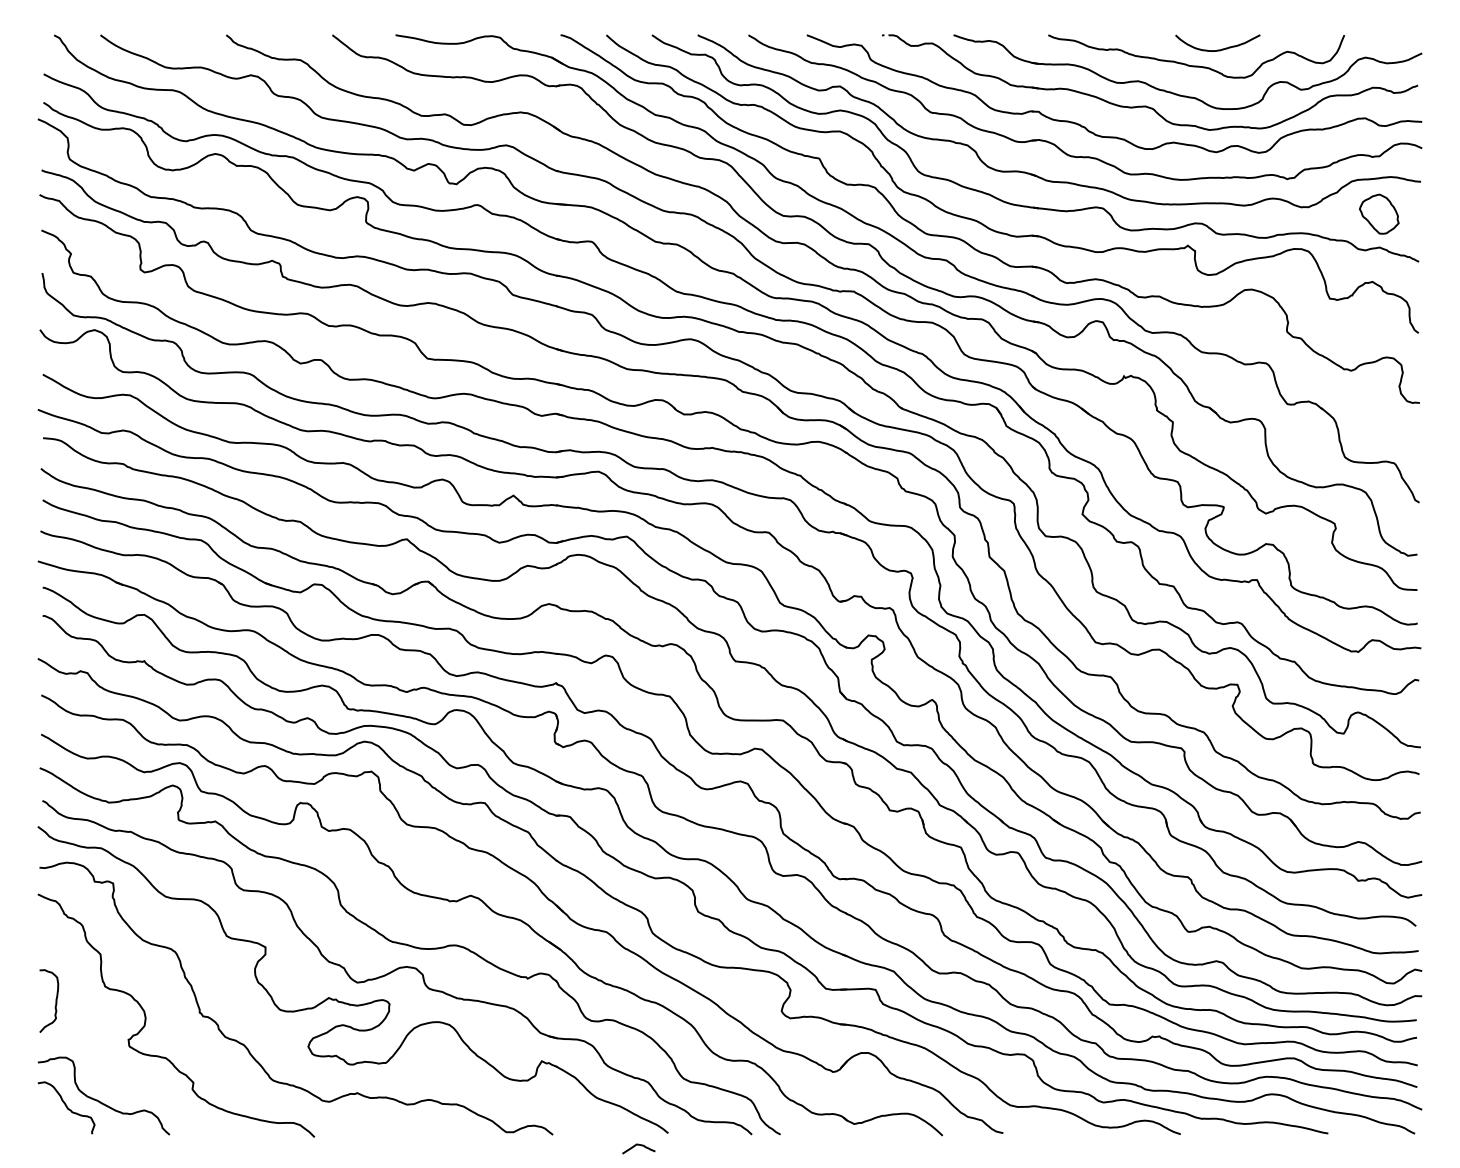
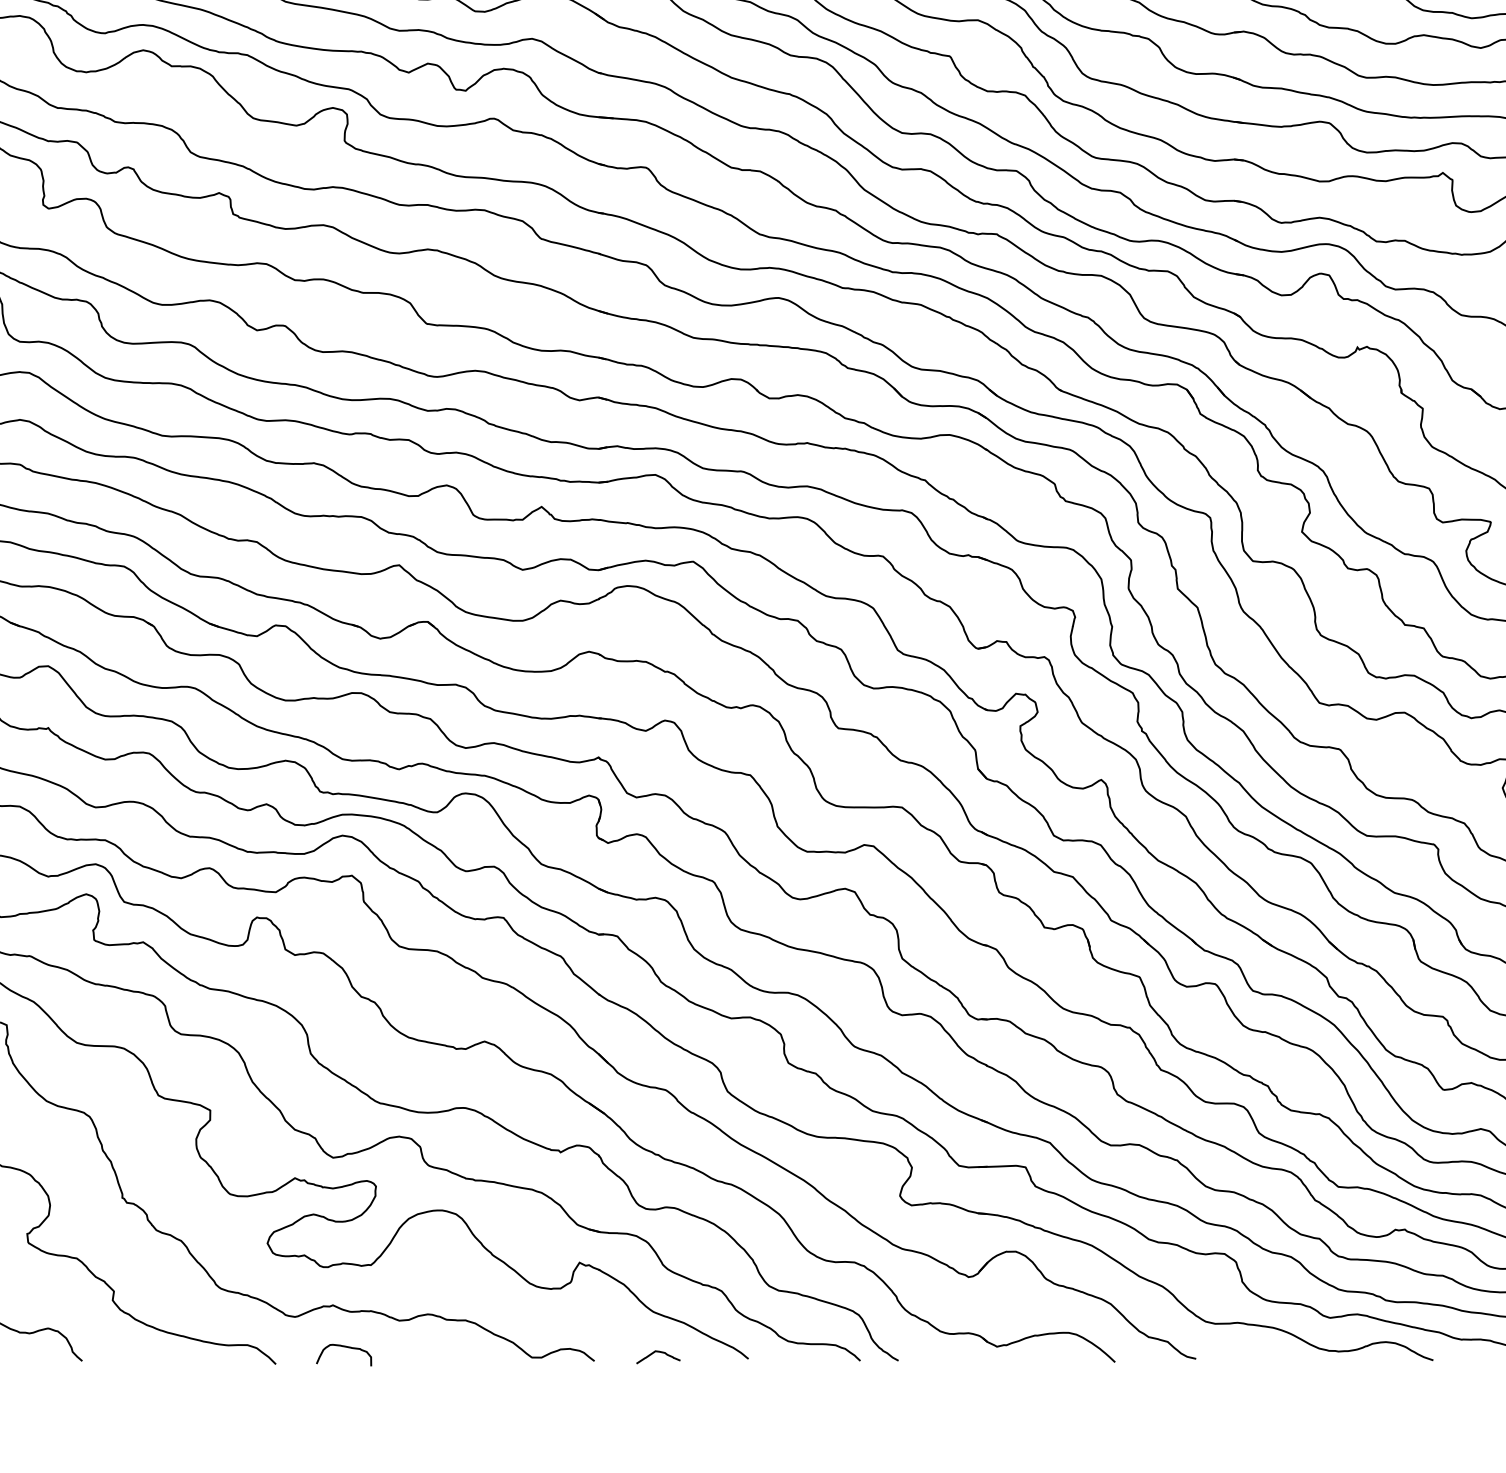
curve: (367, 1125) -> (346, 1348), added
curve: (638, 1145) -> (657, 1352), moved

